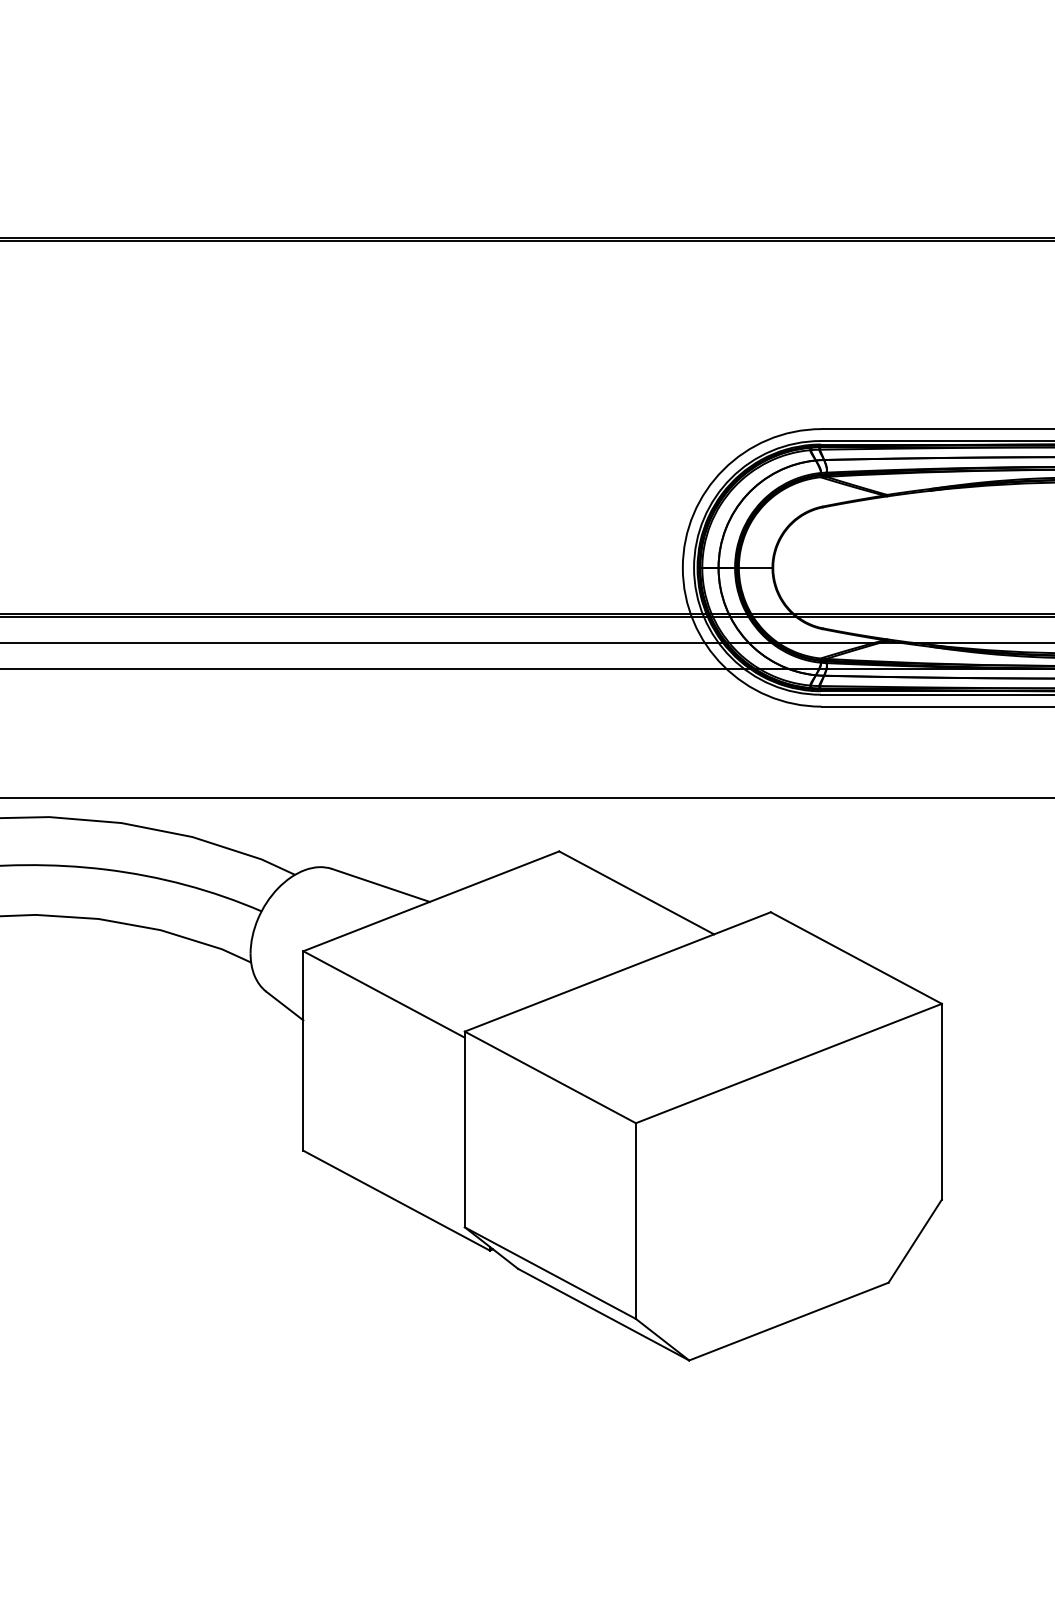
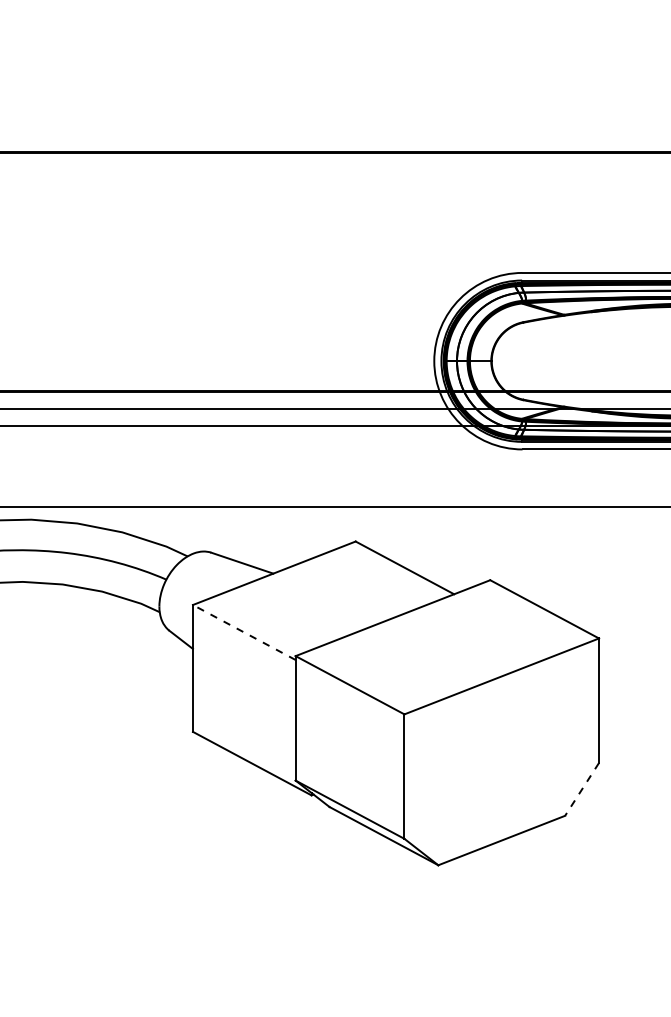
line: (382, 994) -> (243, 632), solid -> dashed
line: (914, 1241) -> (581, 789), solid -> dashed

